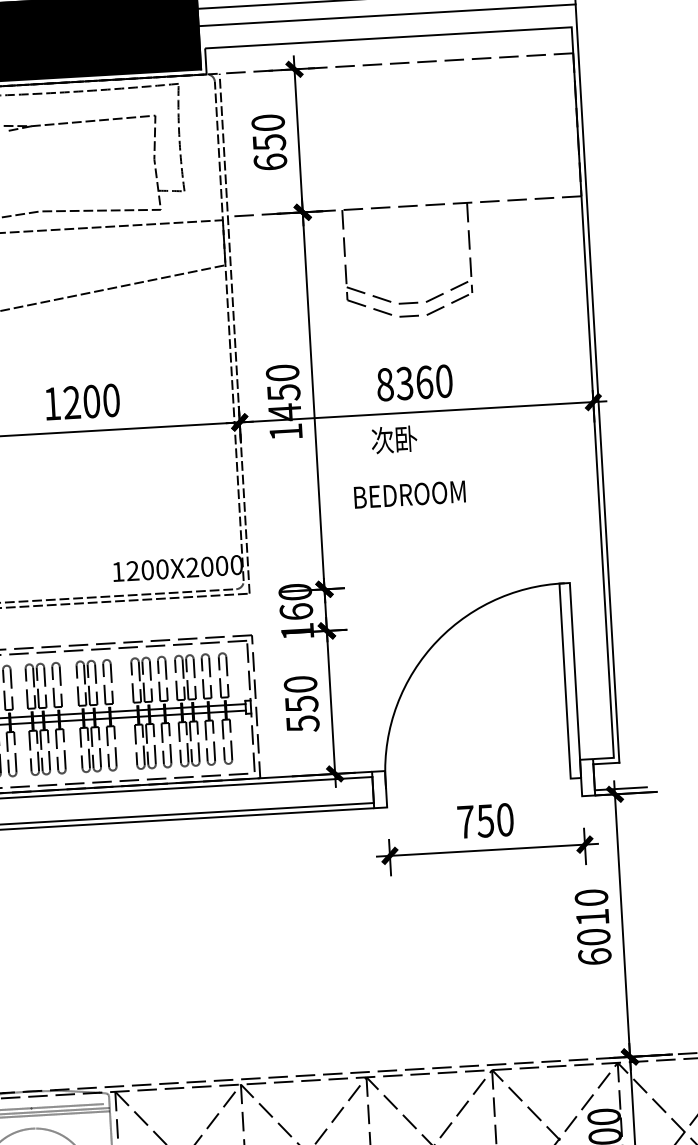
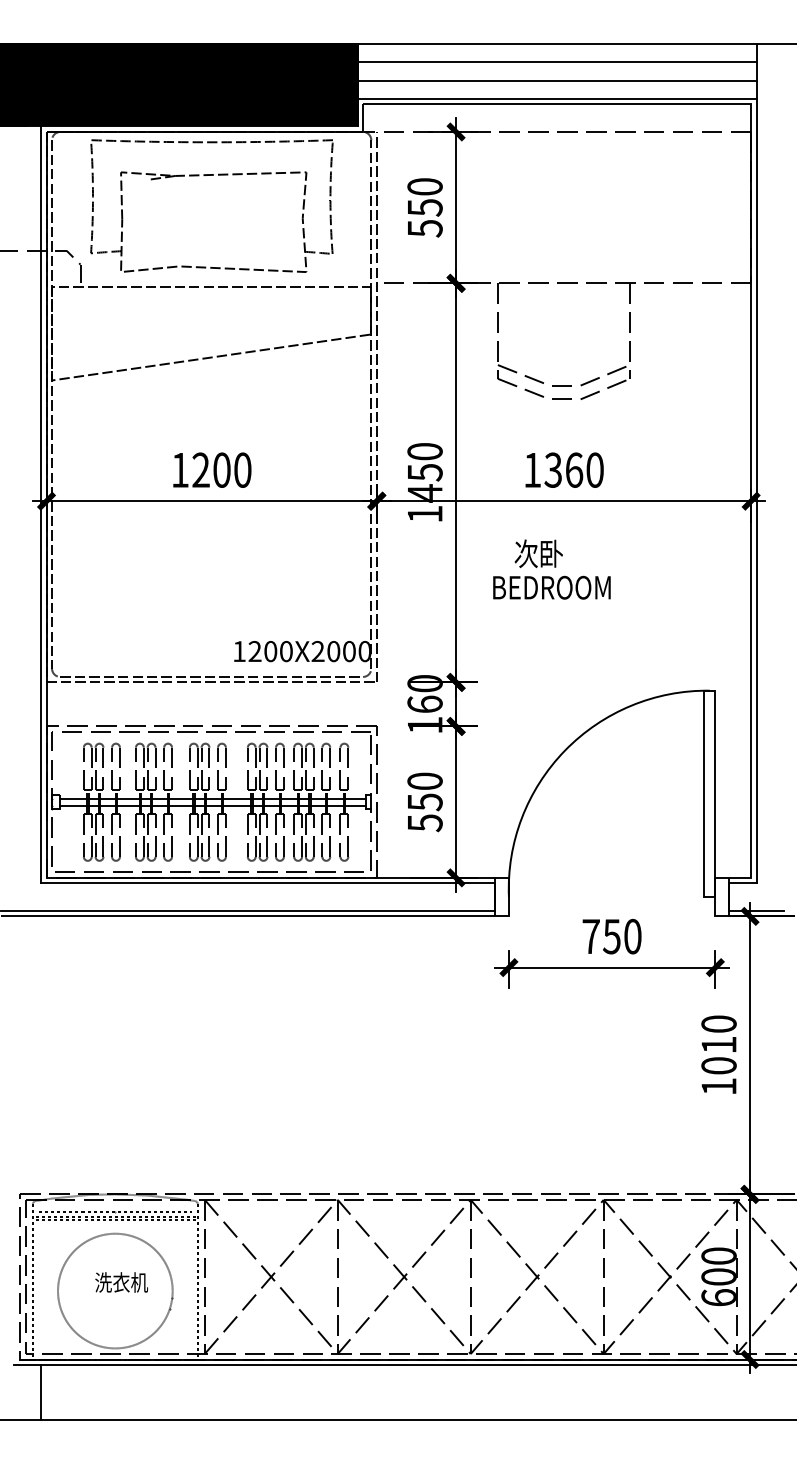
line: (387, 32) -> (556, 98), added
text: (269, 162) -> (424, 228), 650 -> 550
text: (385, 384) -> (532, 469), 8360 -> 1360
text: (393, 439) -> (538, 553), moved
text: (594, 955) -> (718, 1085), 6010 -> 1010

